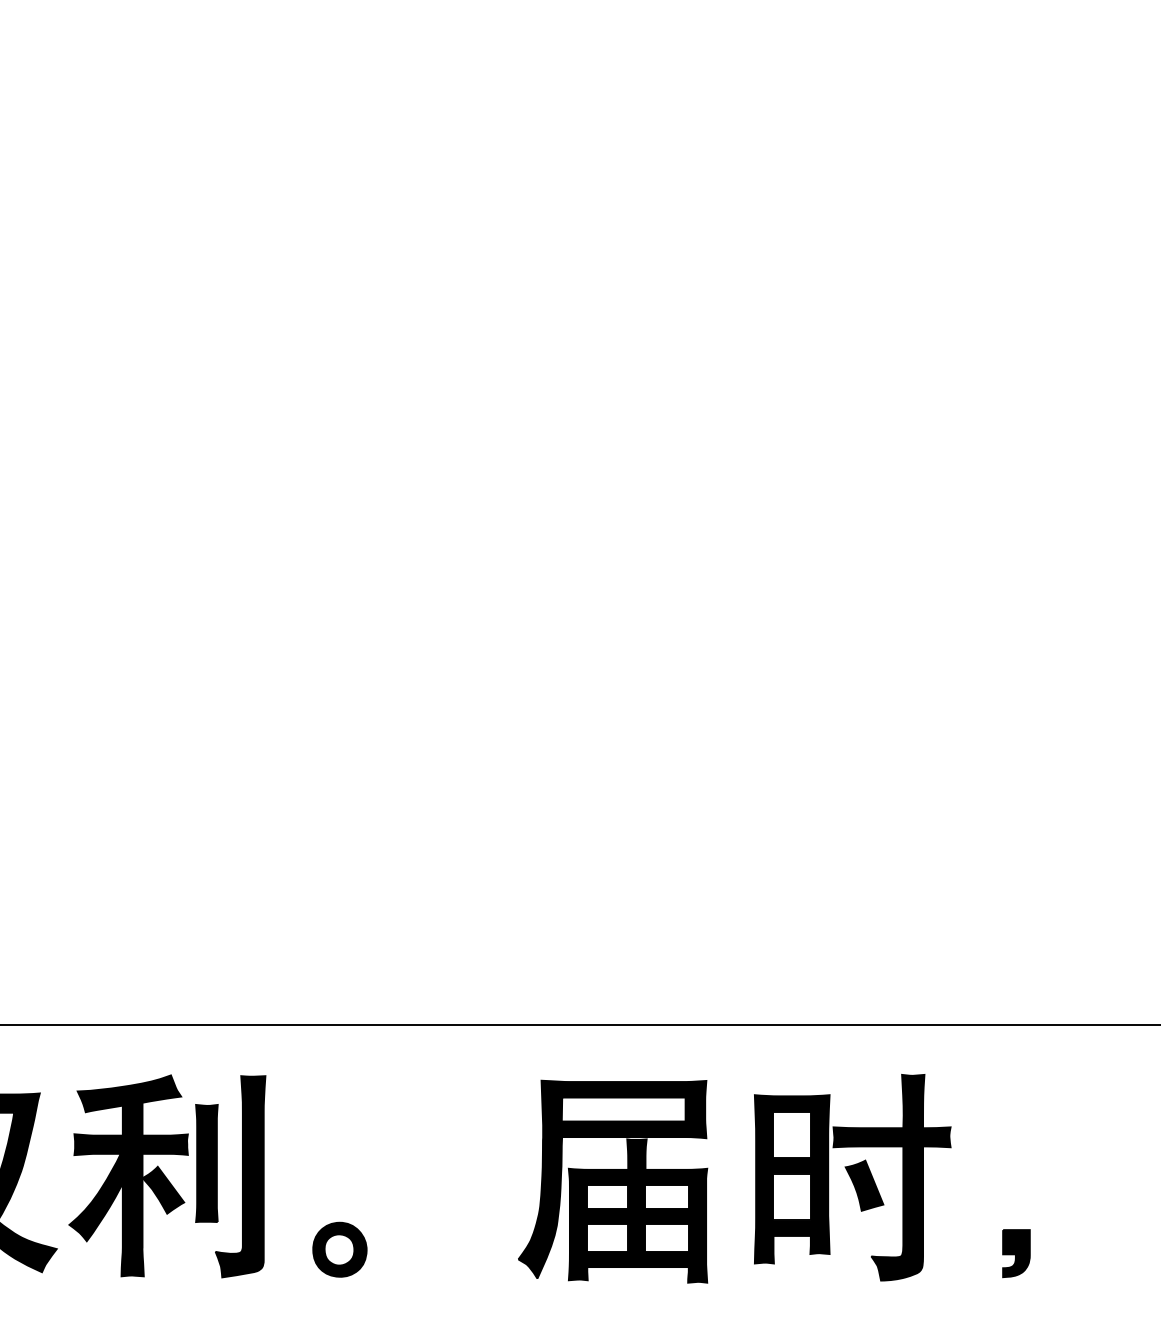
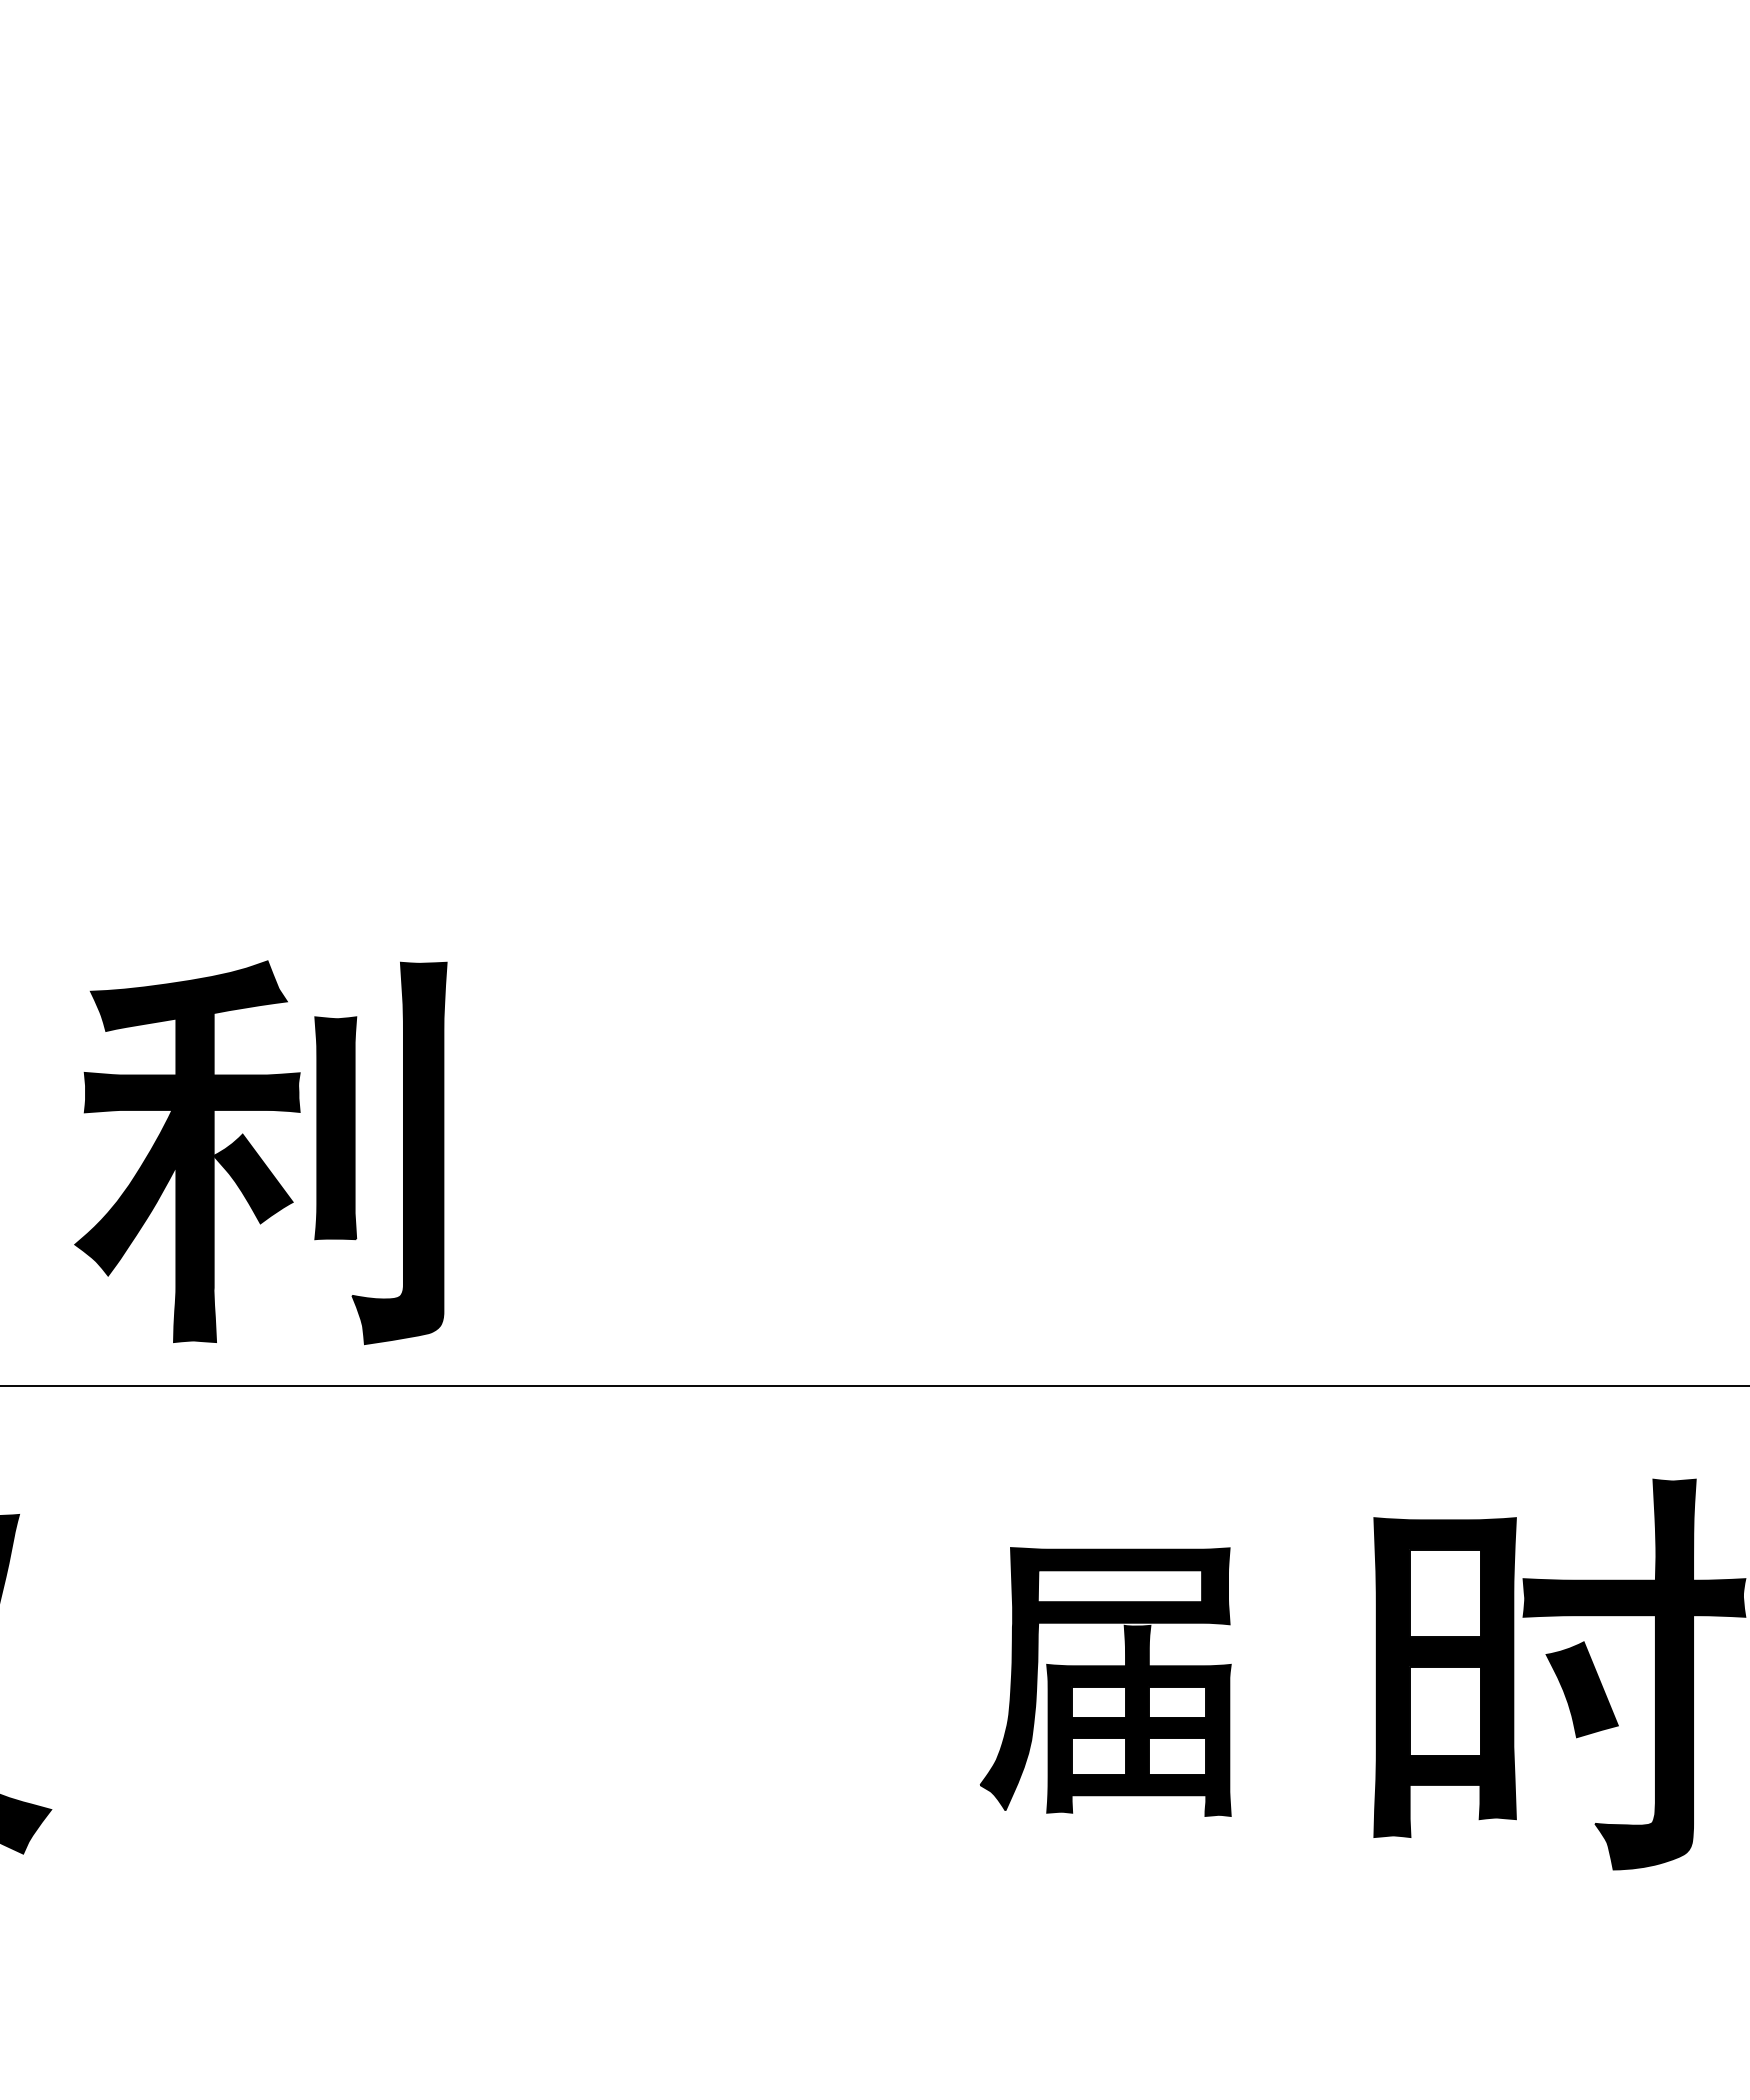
part: (167, 1176) -> (261, 1152), moved
part: (613, 1181) -> (1106, 1681), size x0.7
part: (339, 1249) -> (587, 1810), removed

